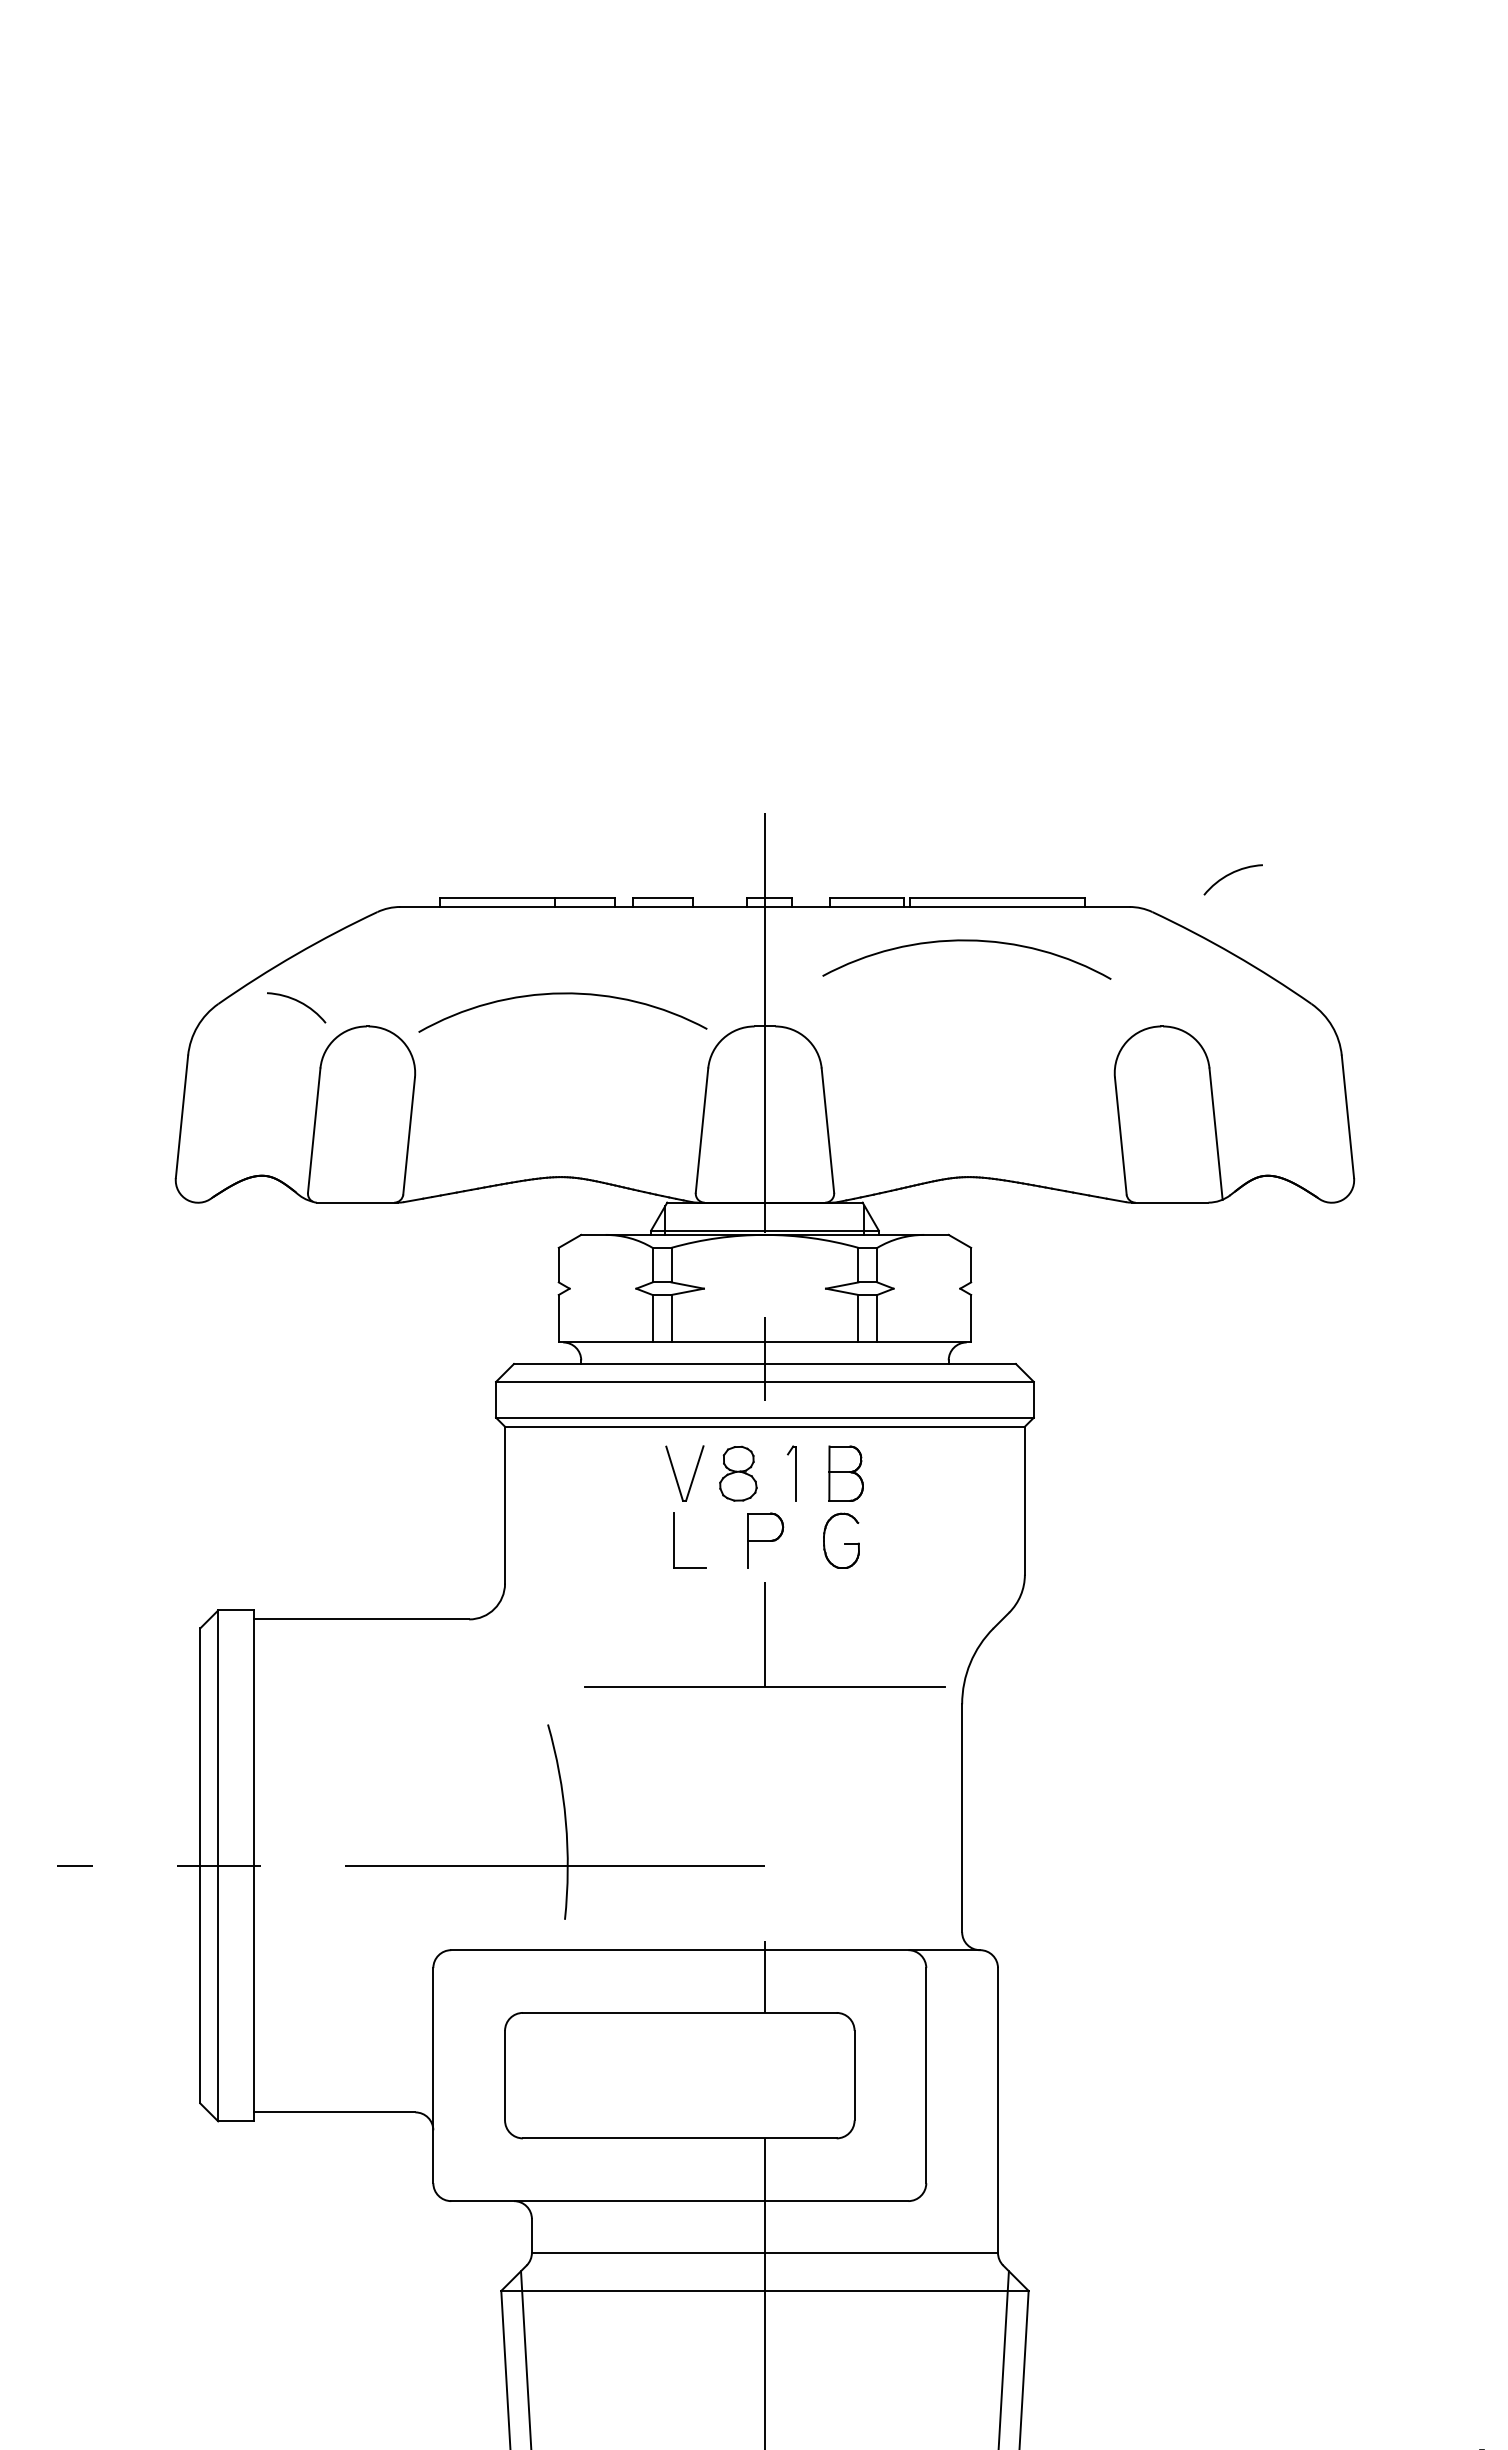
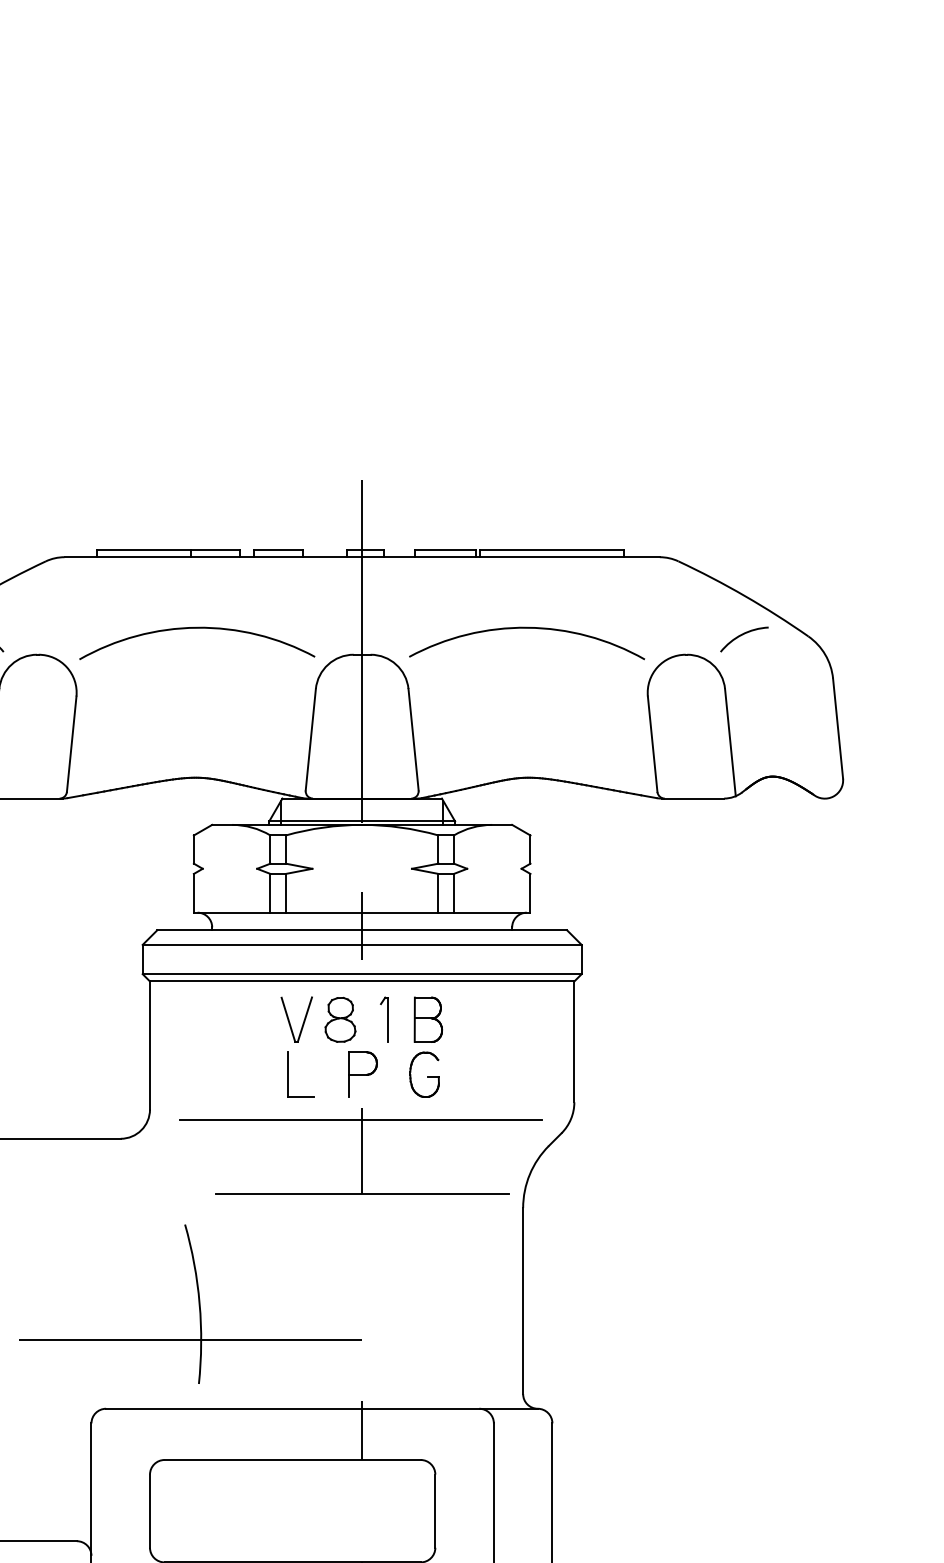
arc: (1229, 875) -> (741, 636), moved
arc: (966, 941) -> (526, 628), moved
line: (763, 1597) -> (360, 1120), added

